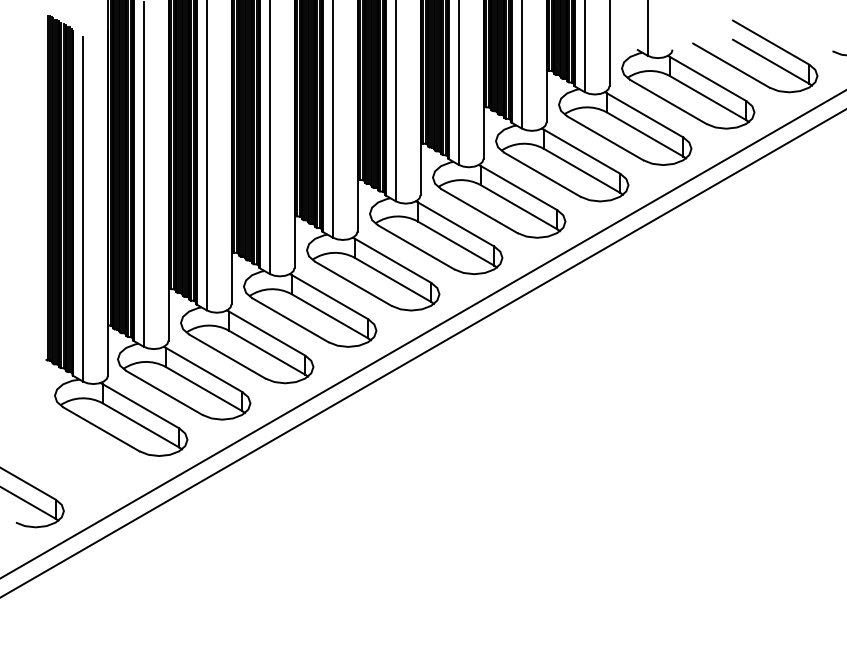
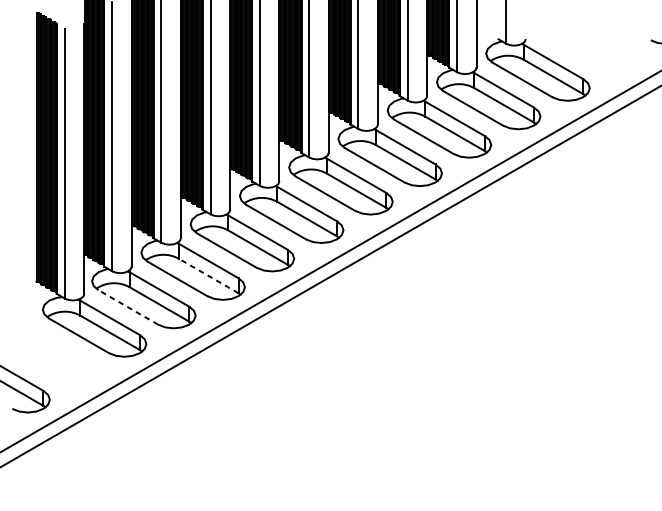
part: (755, 56) -> (590, 44), removed
line: (266, 352) -> (208, 275), solid -> dashed
line: (163, 392) -> (127, 307), solid -> dashed

